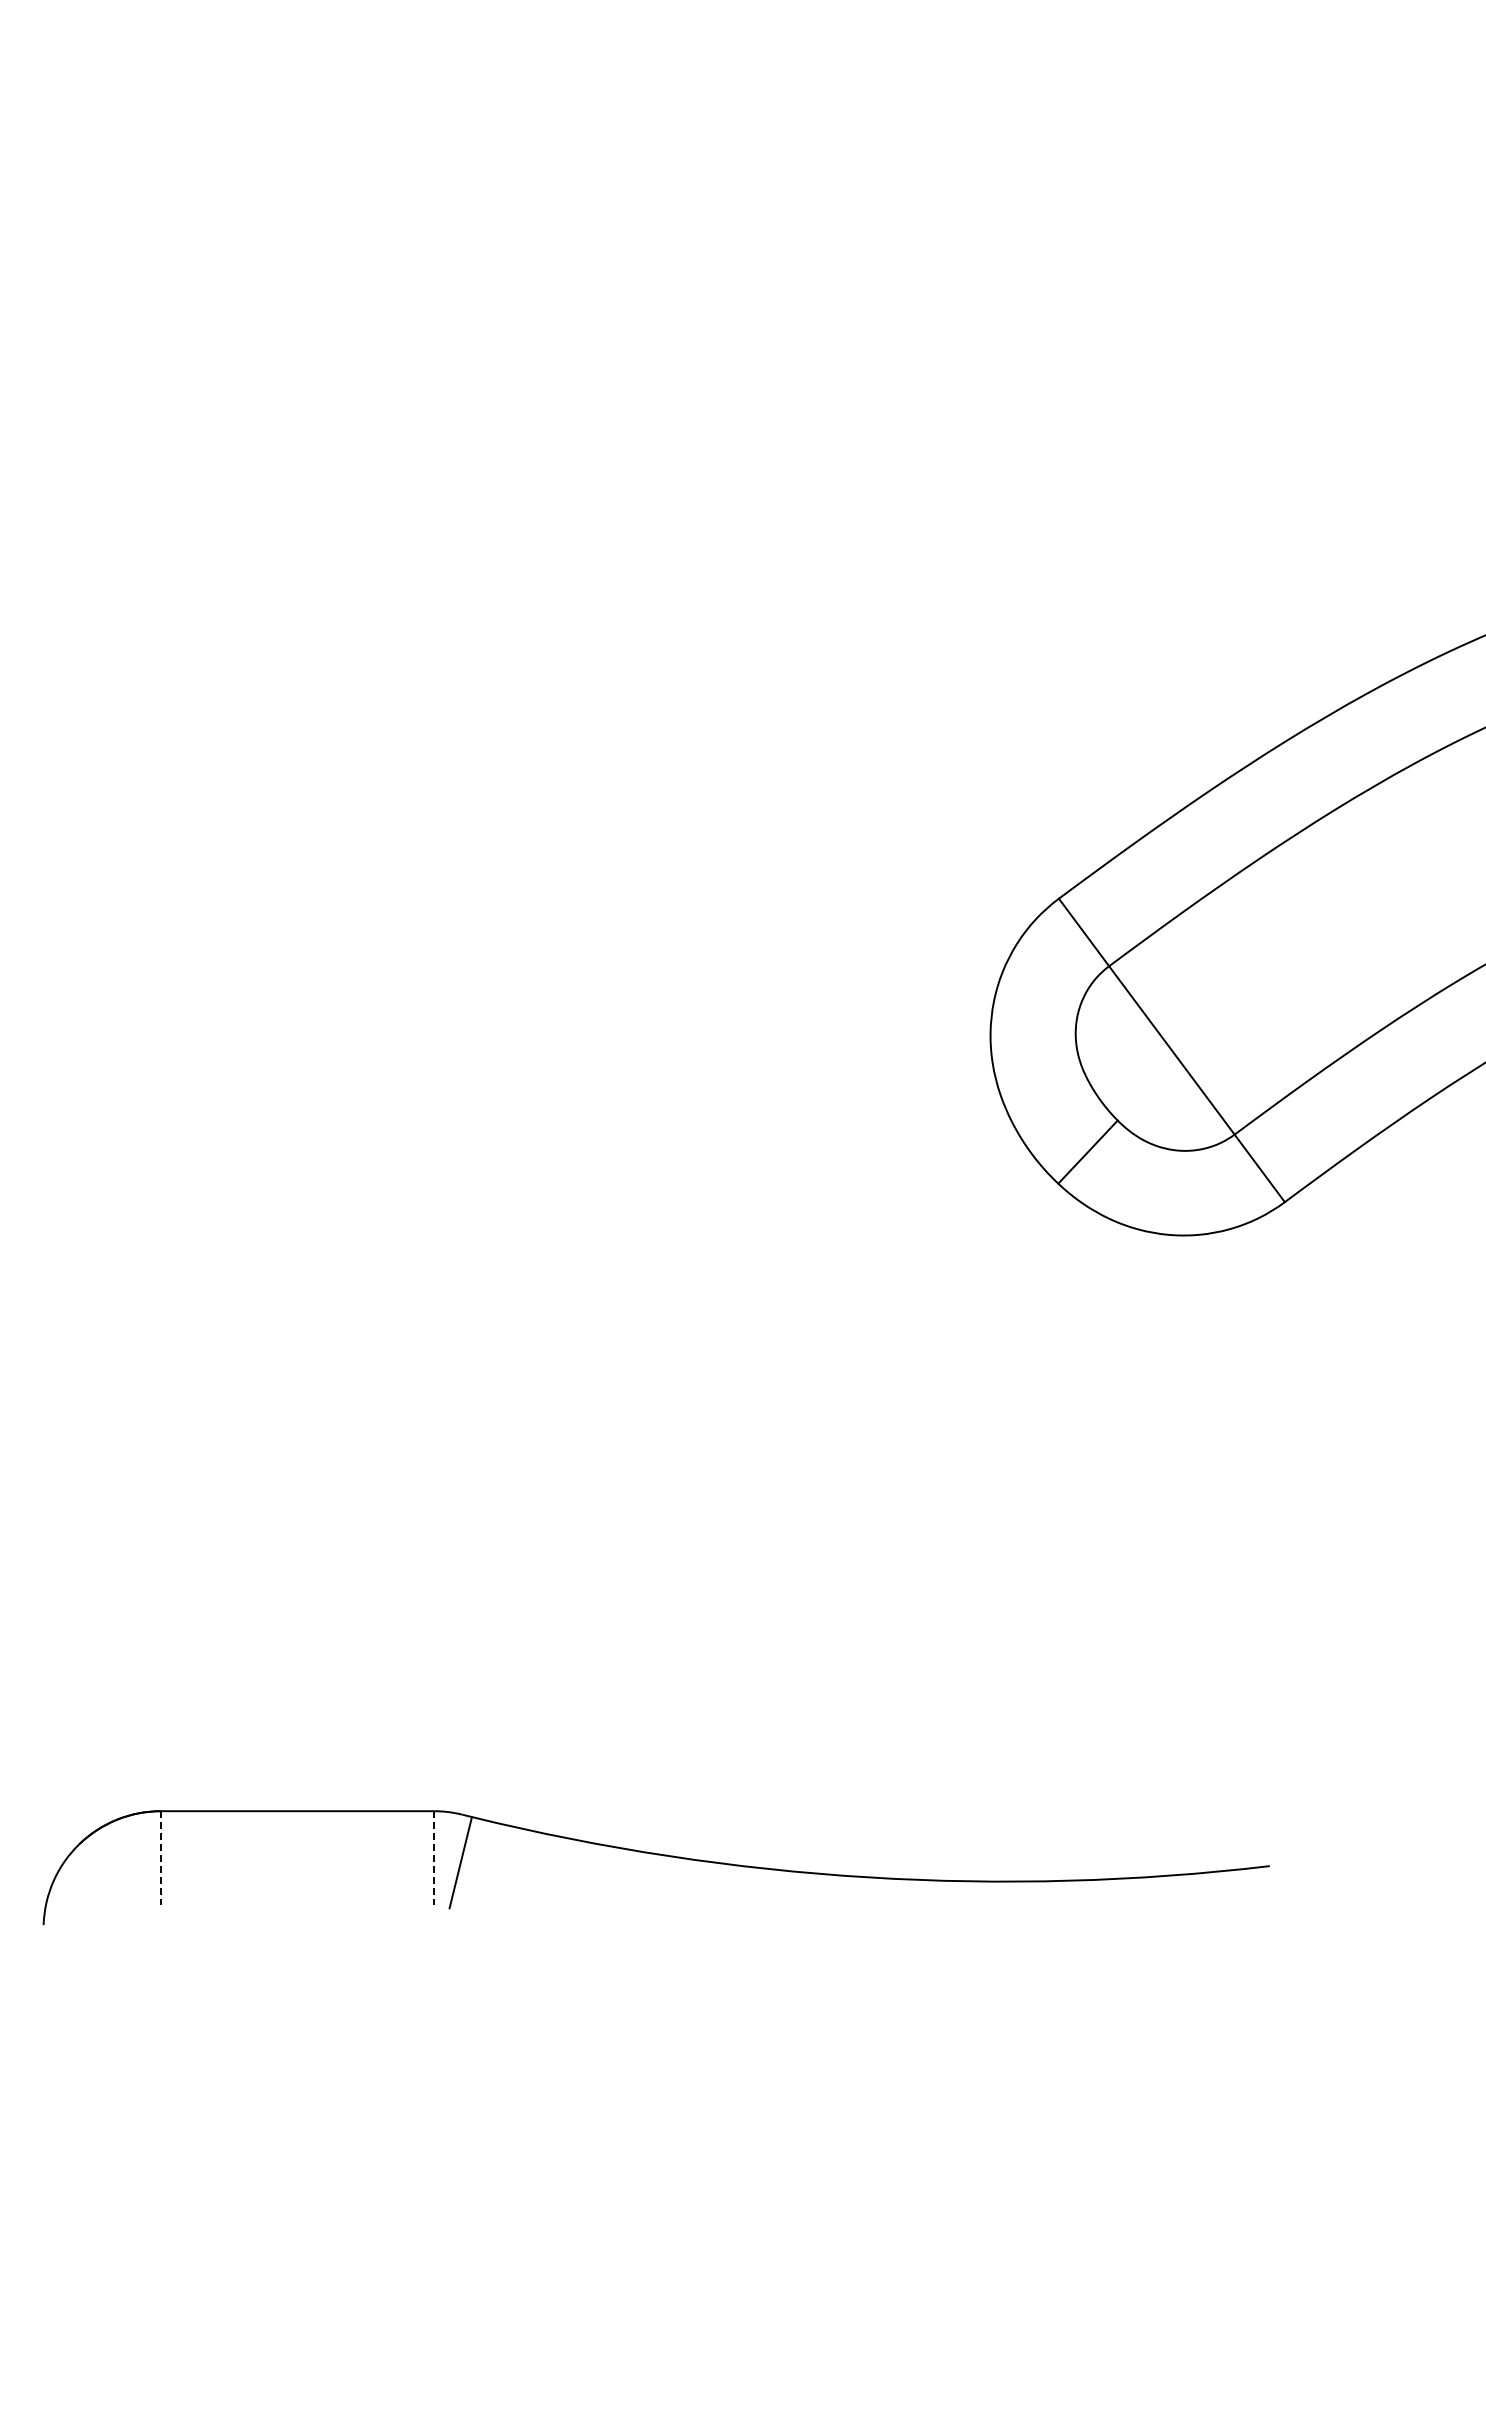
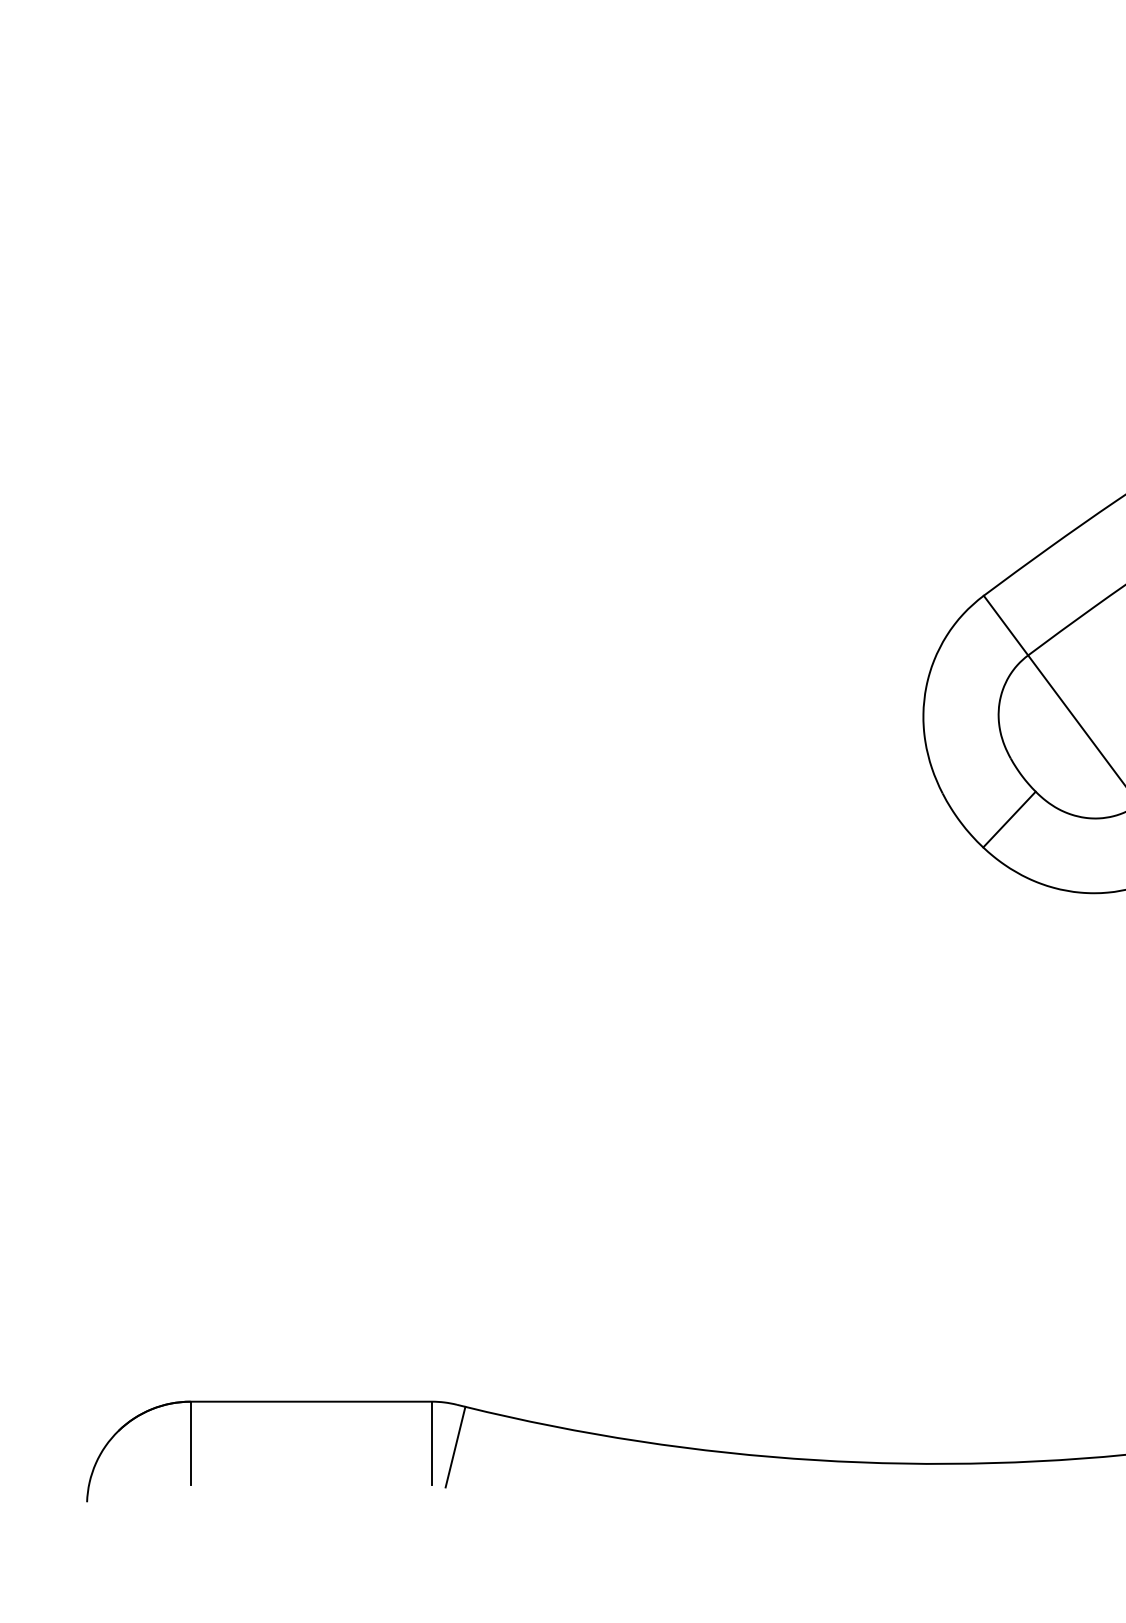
line: (160, 1858) -> (190, 1443), dashed -> solid
line: (434, 1858) -> (432, 1443), dashed -> solid

